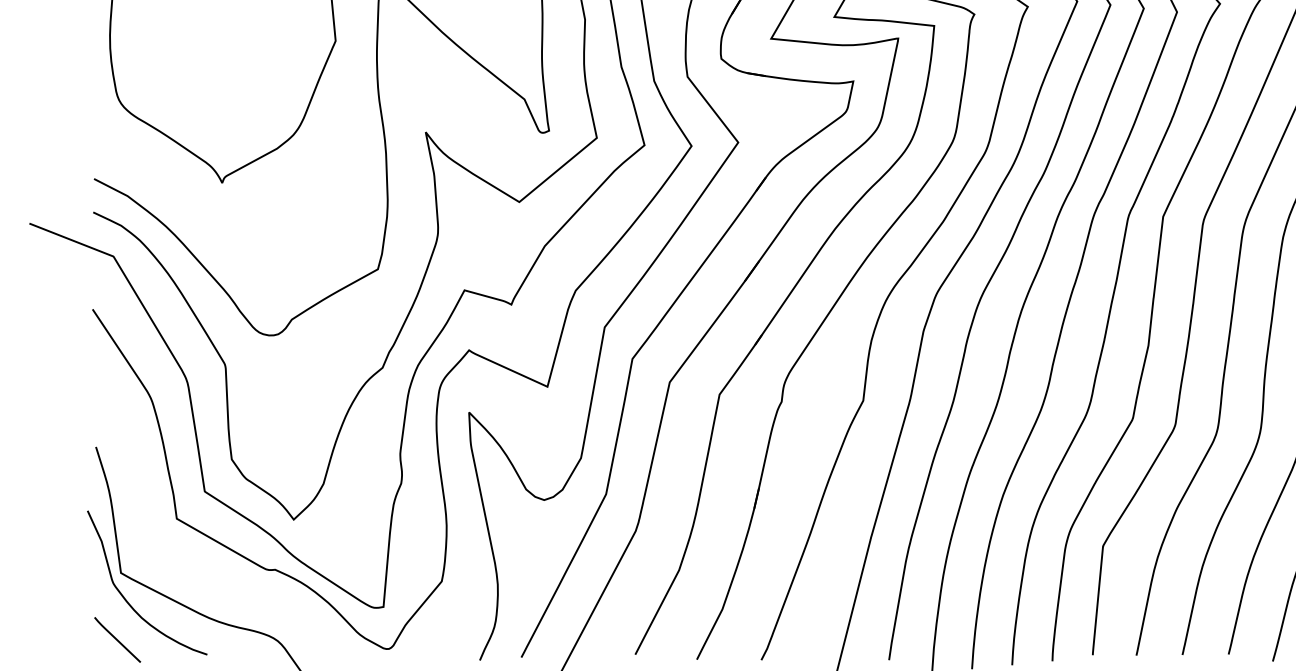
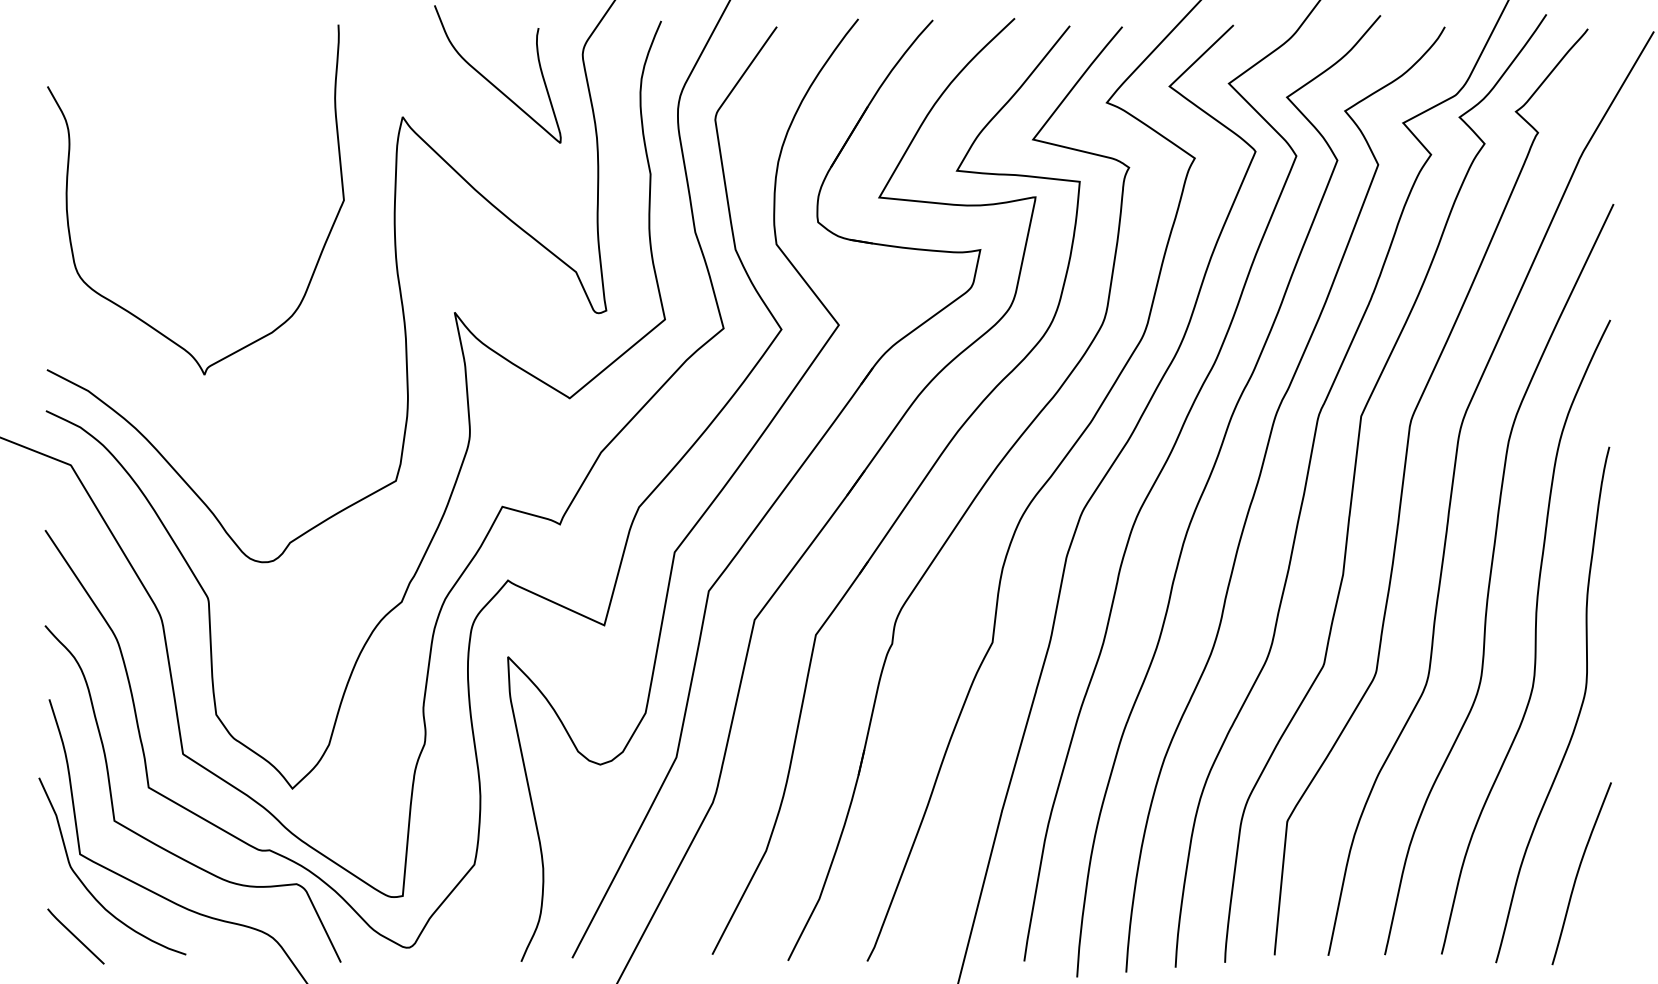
curve: (190, 568) -> (165, 848), added

